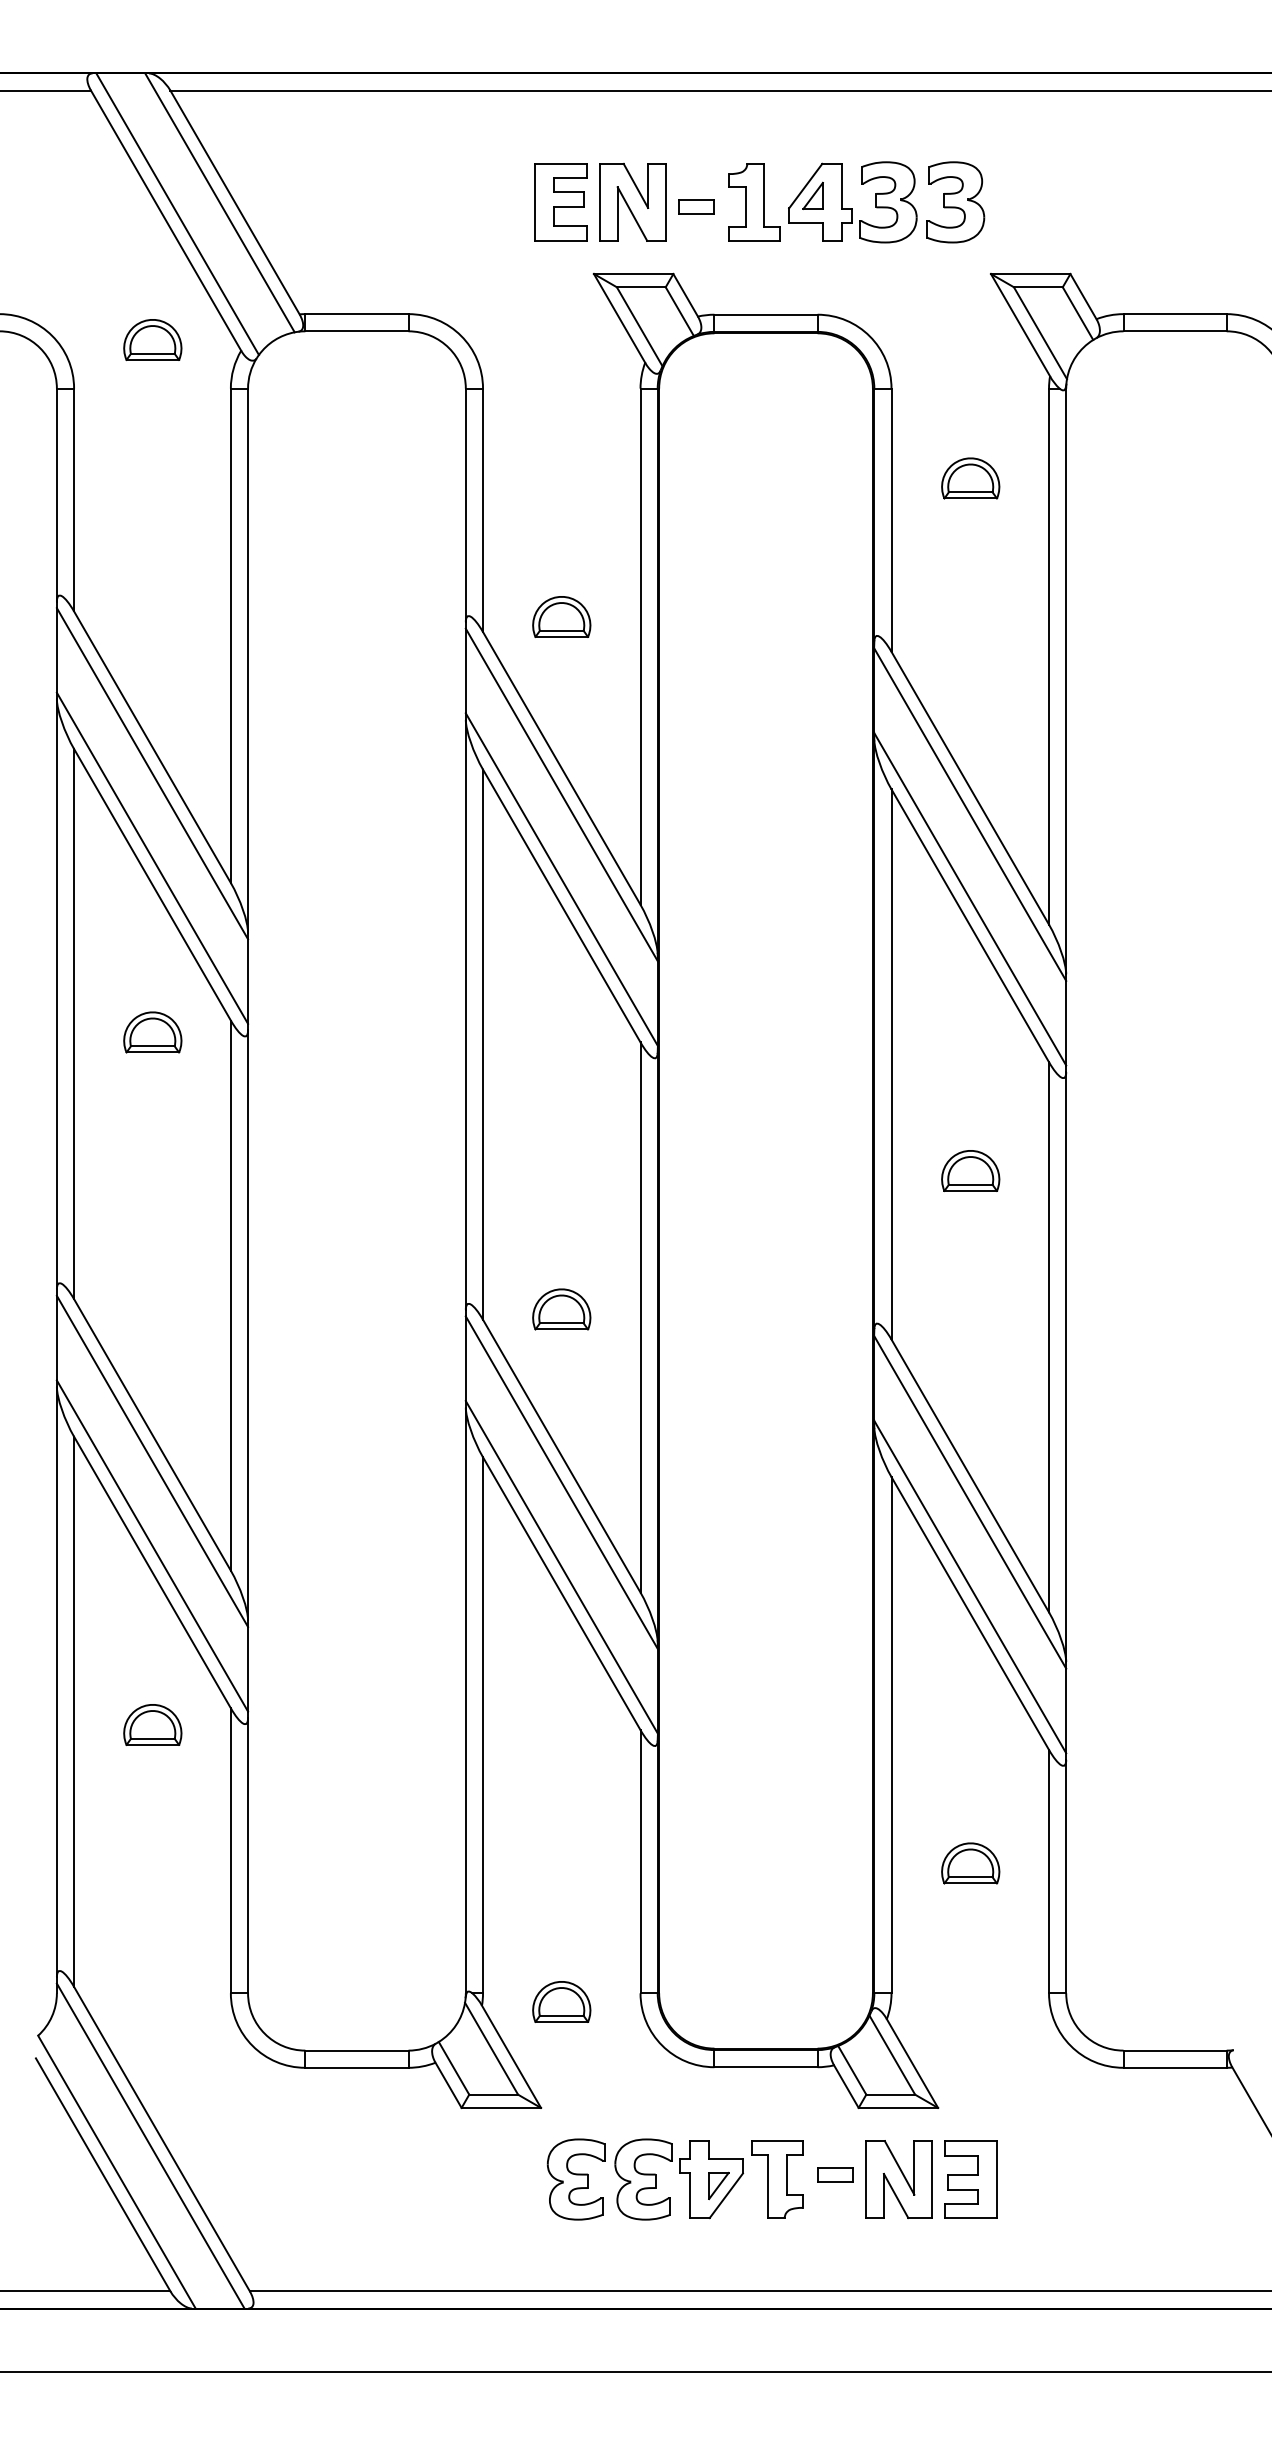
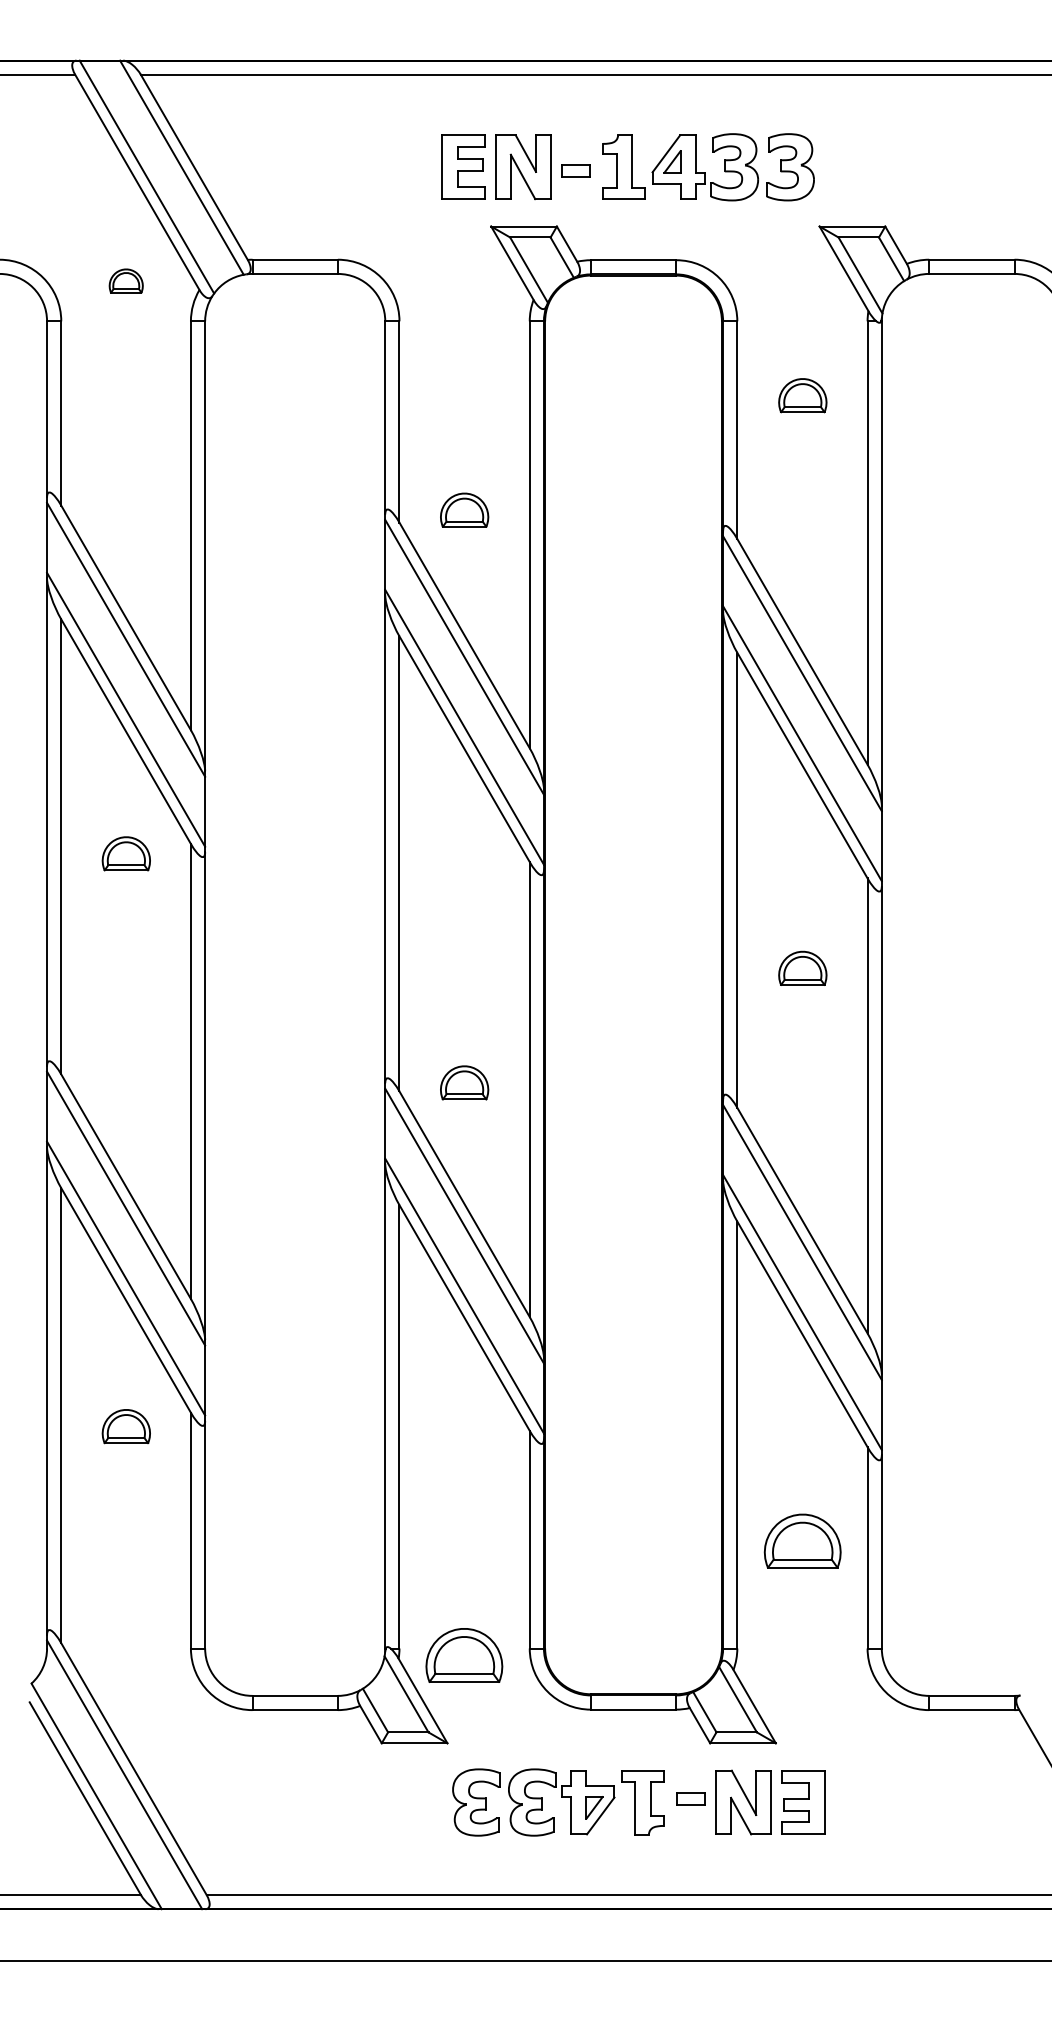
part: (151, 339) -> (125, 280), size x0.7
part: (970, 1862) -> (802, 1540), size x1.6
part: (561, 2001) -> (464, 1655), size x1.6

